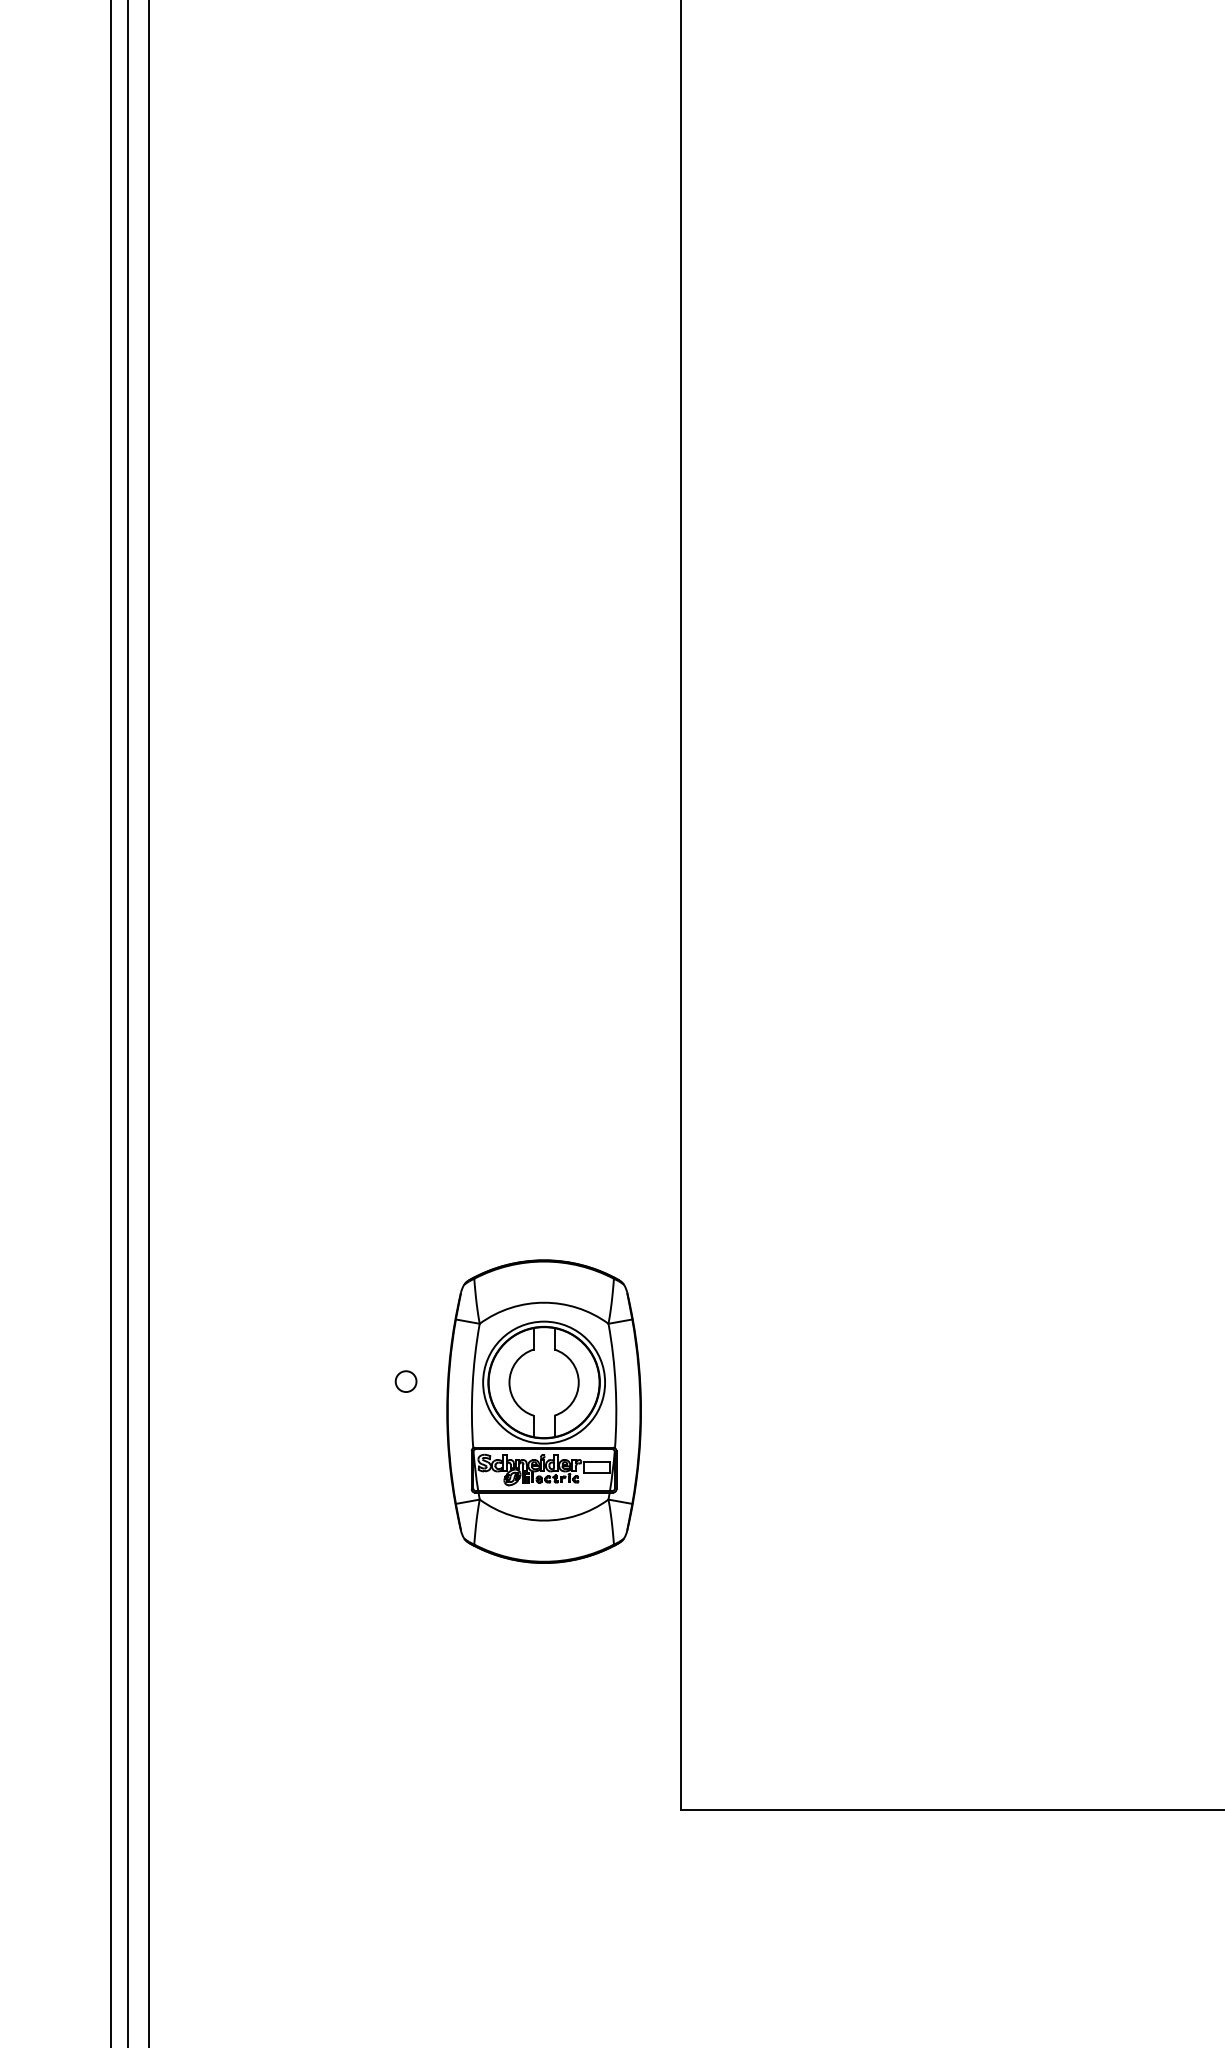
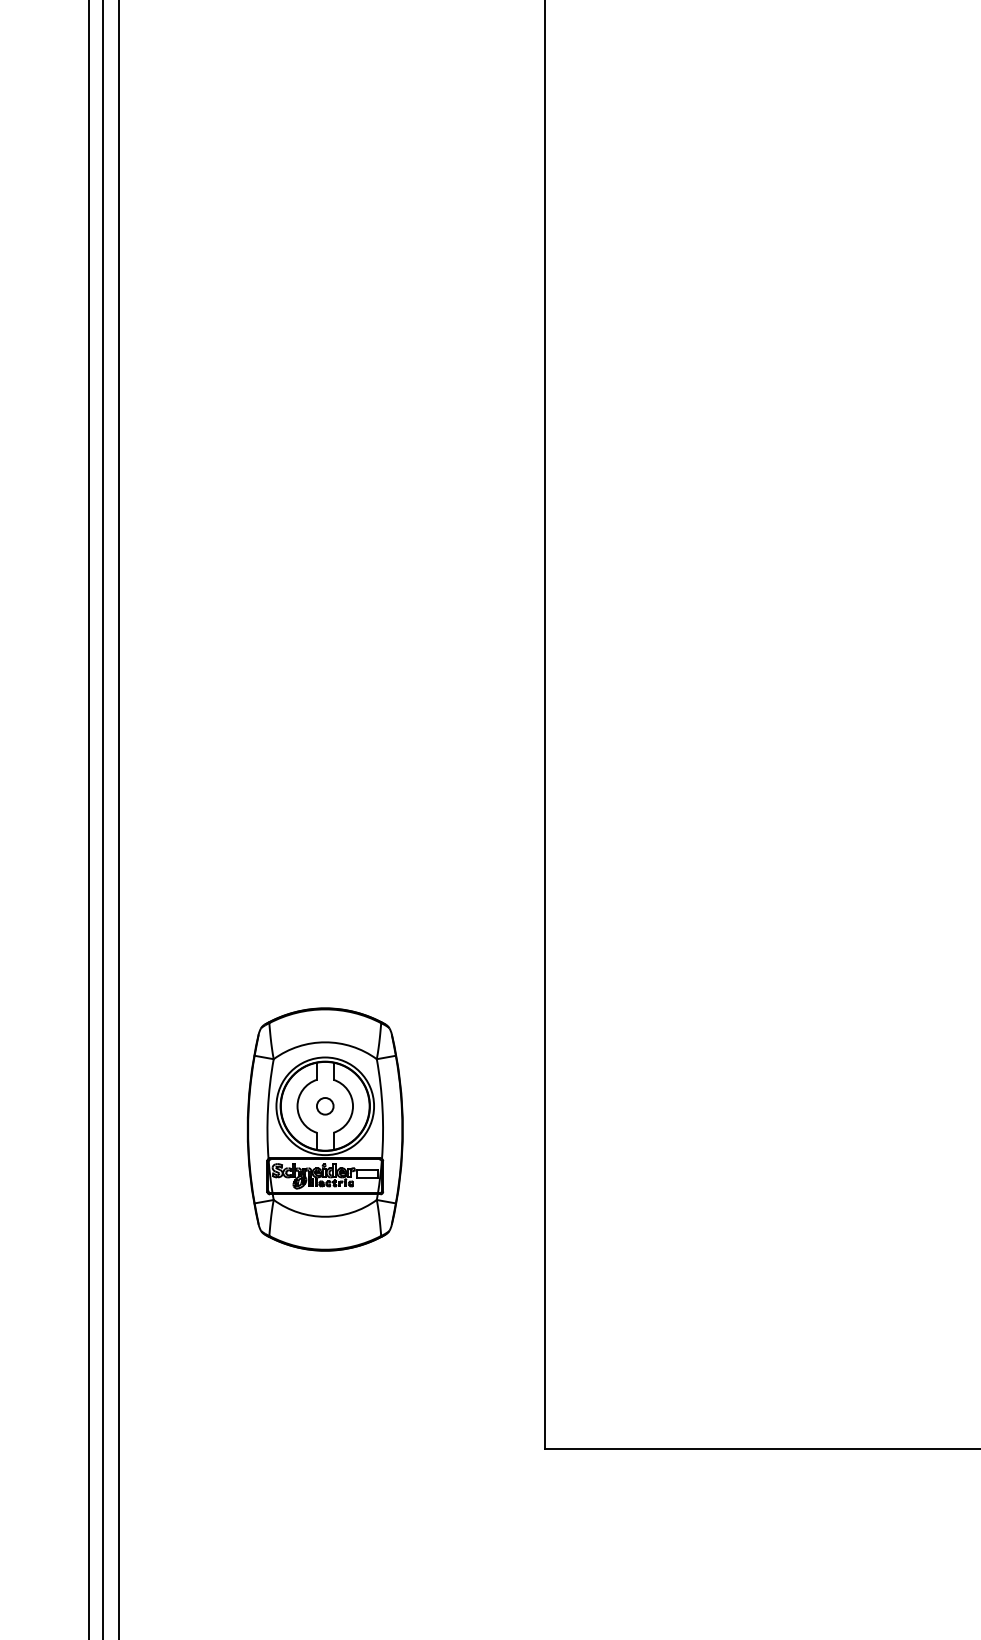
part: (543, 1411) -> (324, 1129), moved

